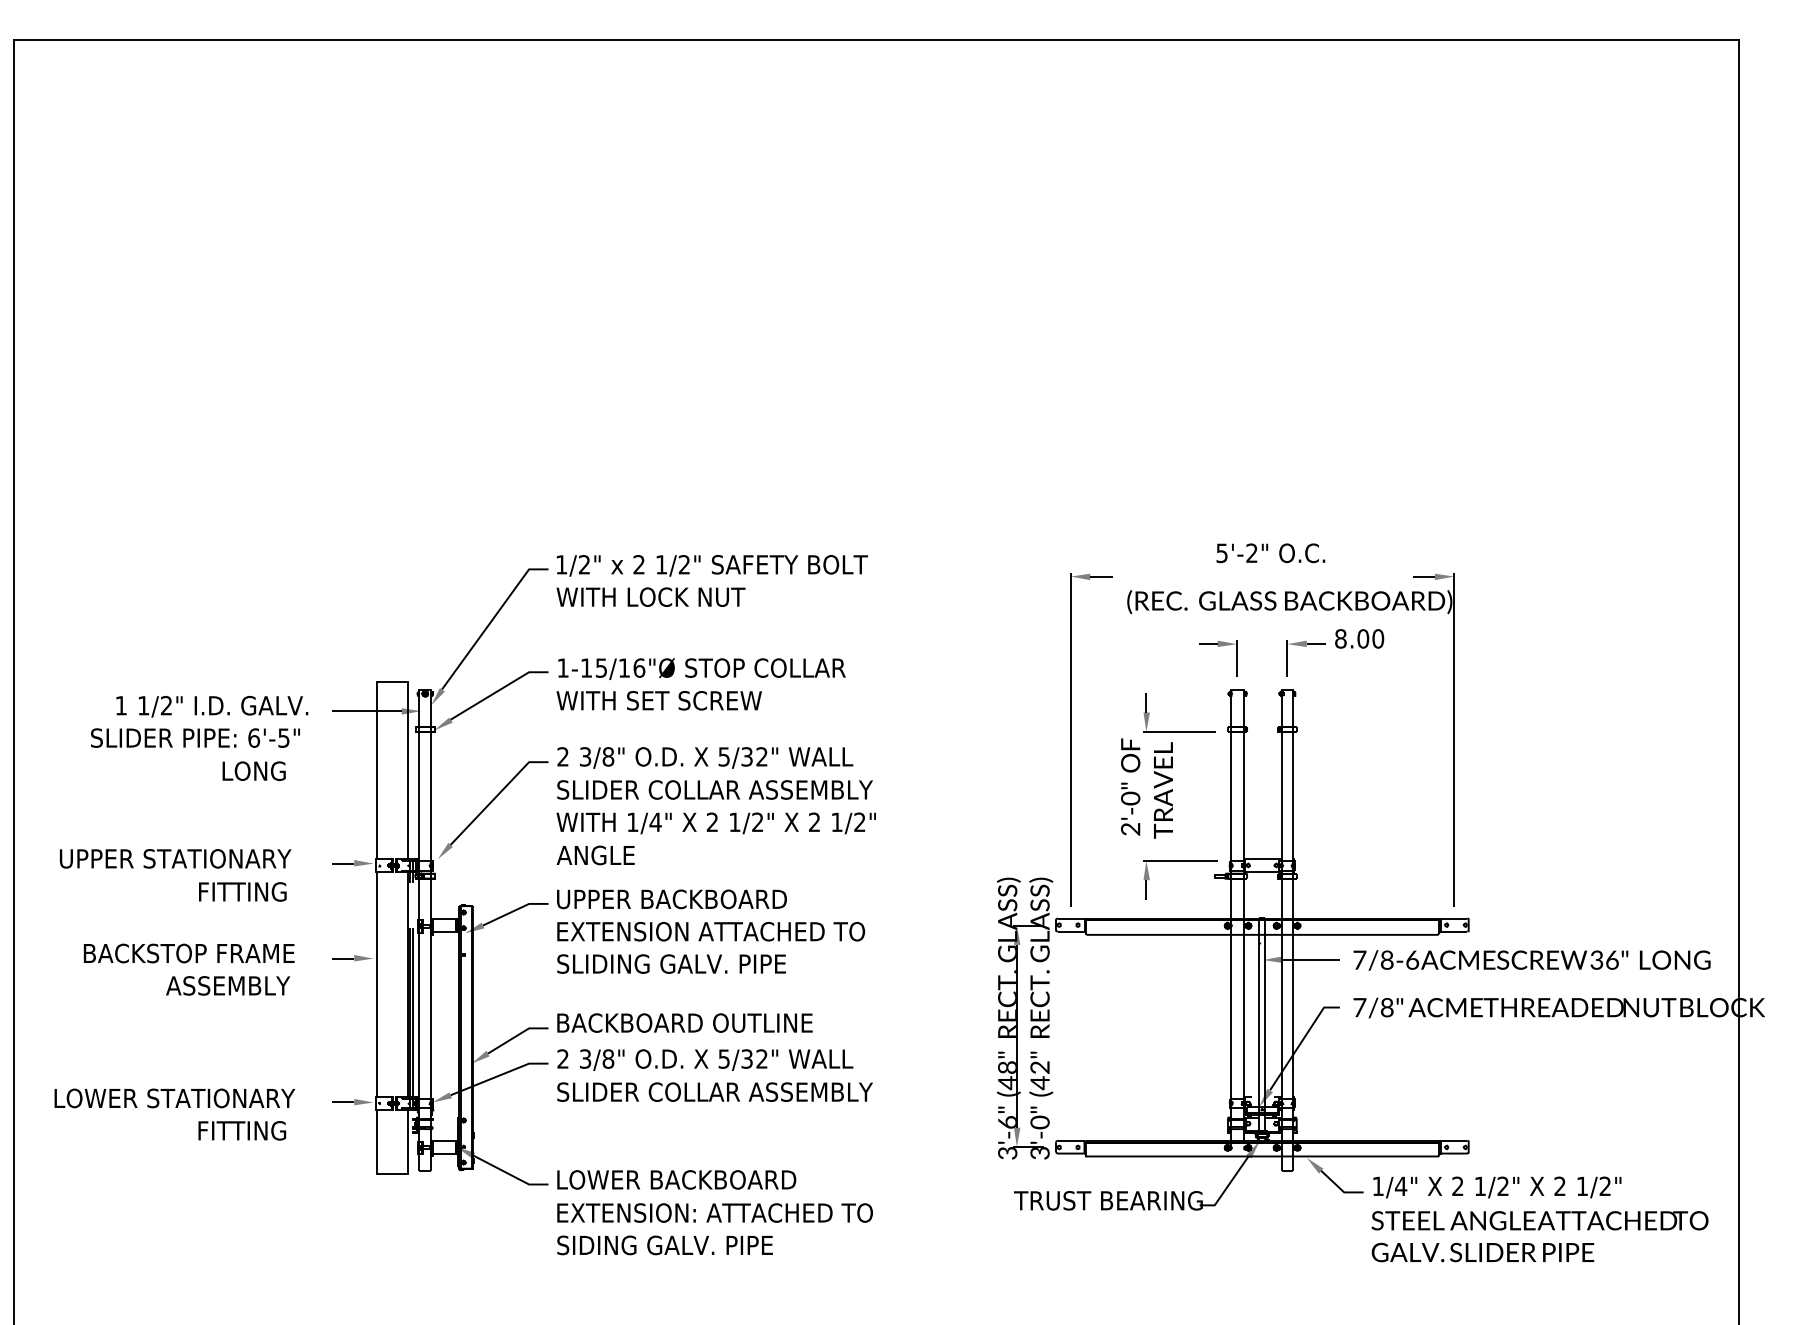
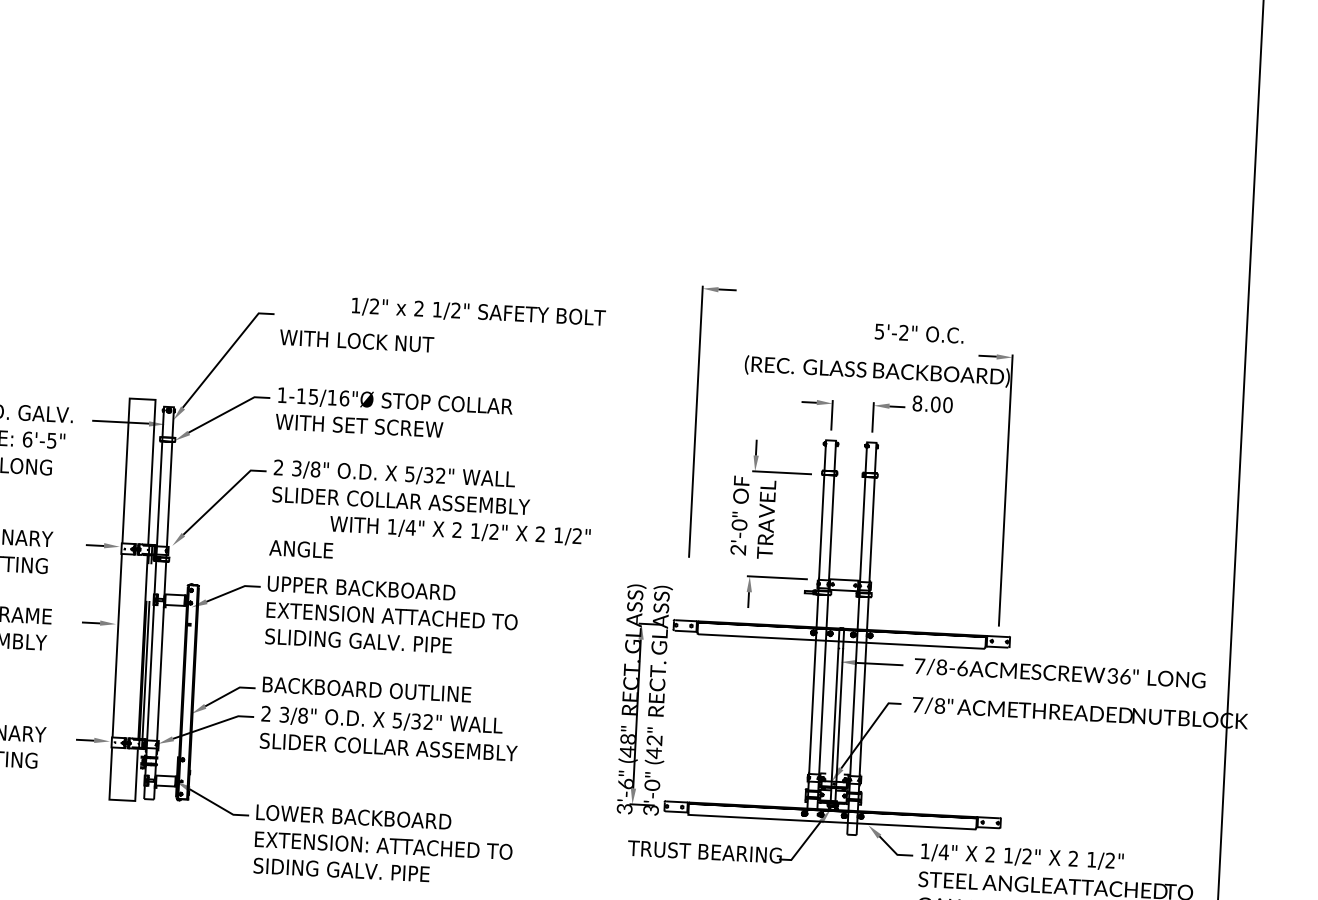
text: (1270, 553) -> (919, 333), moved
text: (711, 565) -> (478, 312), moved
part: (1071, 739) -> (696, 421), moved
text: (715, 823) -> (459, 531), moved

